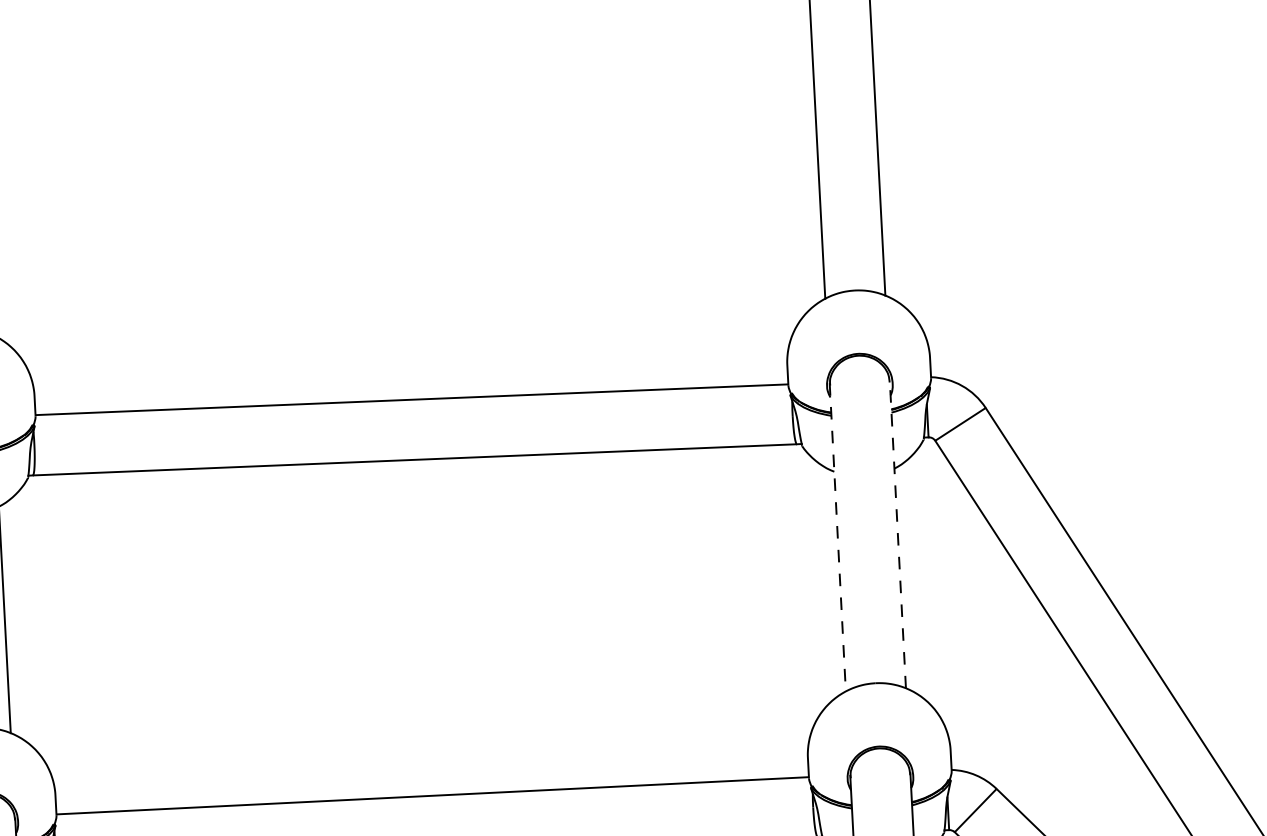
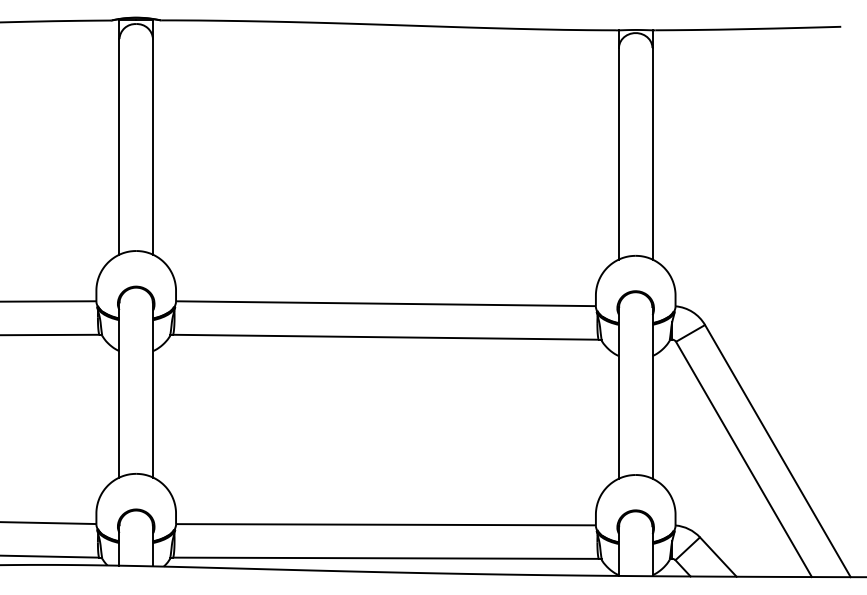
line: (897, 533) -> (652, 392), dashed -> solid
line: (837, 538) -> (618, 393), dashed -> solid

